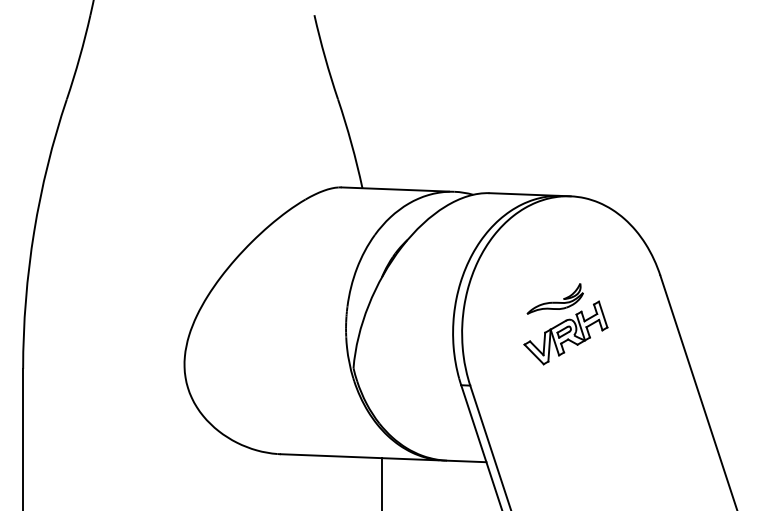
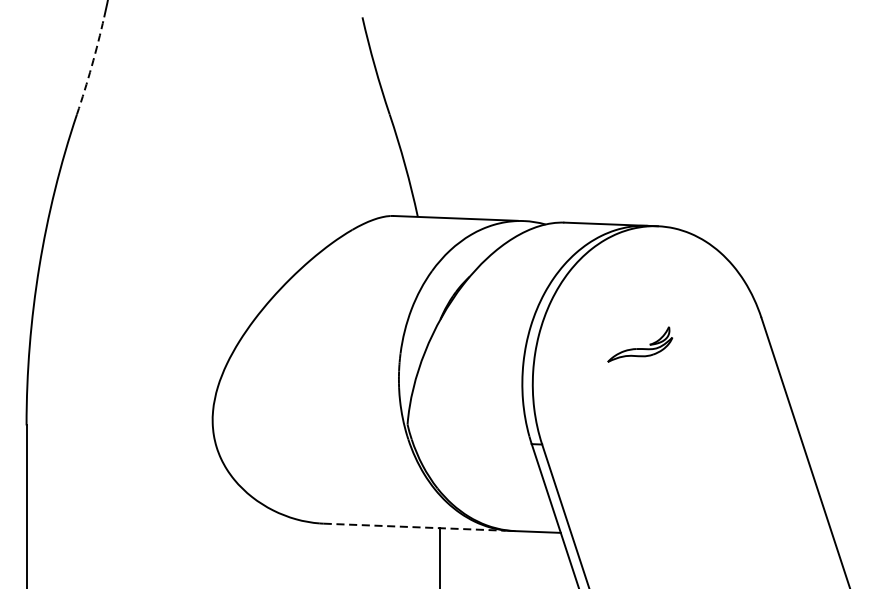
arc: (79, 57) -> (91, 66), solid -> dashed
part: (565, 332) -> (651, 383), removed
line: (359, 457) -> (414, 527), solid -> dashed

